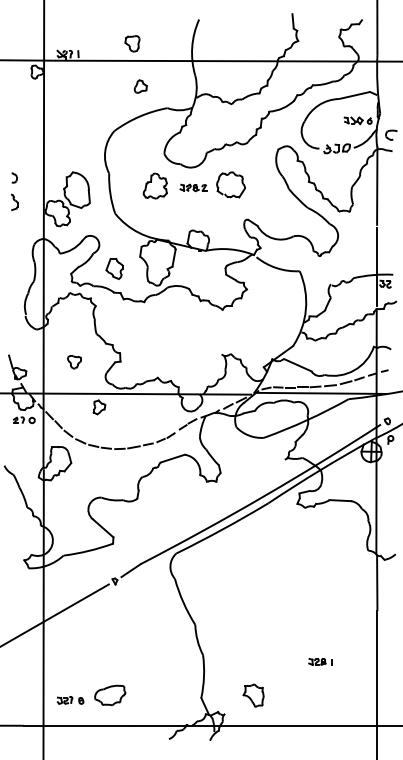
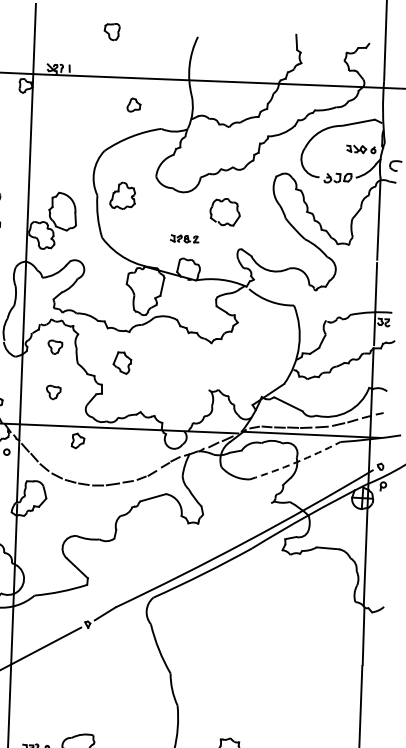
part: (132, 43) -> (112, 31), moved
part: (154, 185) -> (121, 195), moved
part: (193, 187) -> (184, 238), moved
part: (114, 268) -> (122, 362), moved
part: (74, 319) -> (55, 347), added
arc: (307, 420) -> (296, 462), solid -> dashed
part: (320, 661) -> (300, 716), removed

